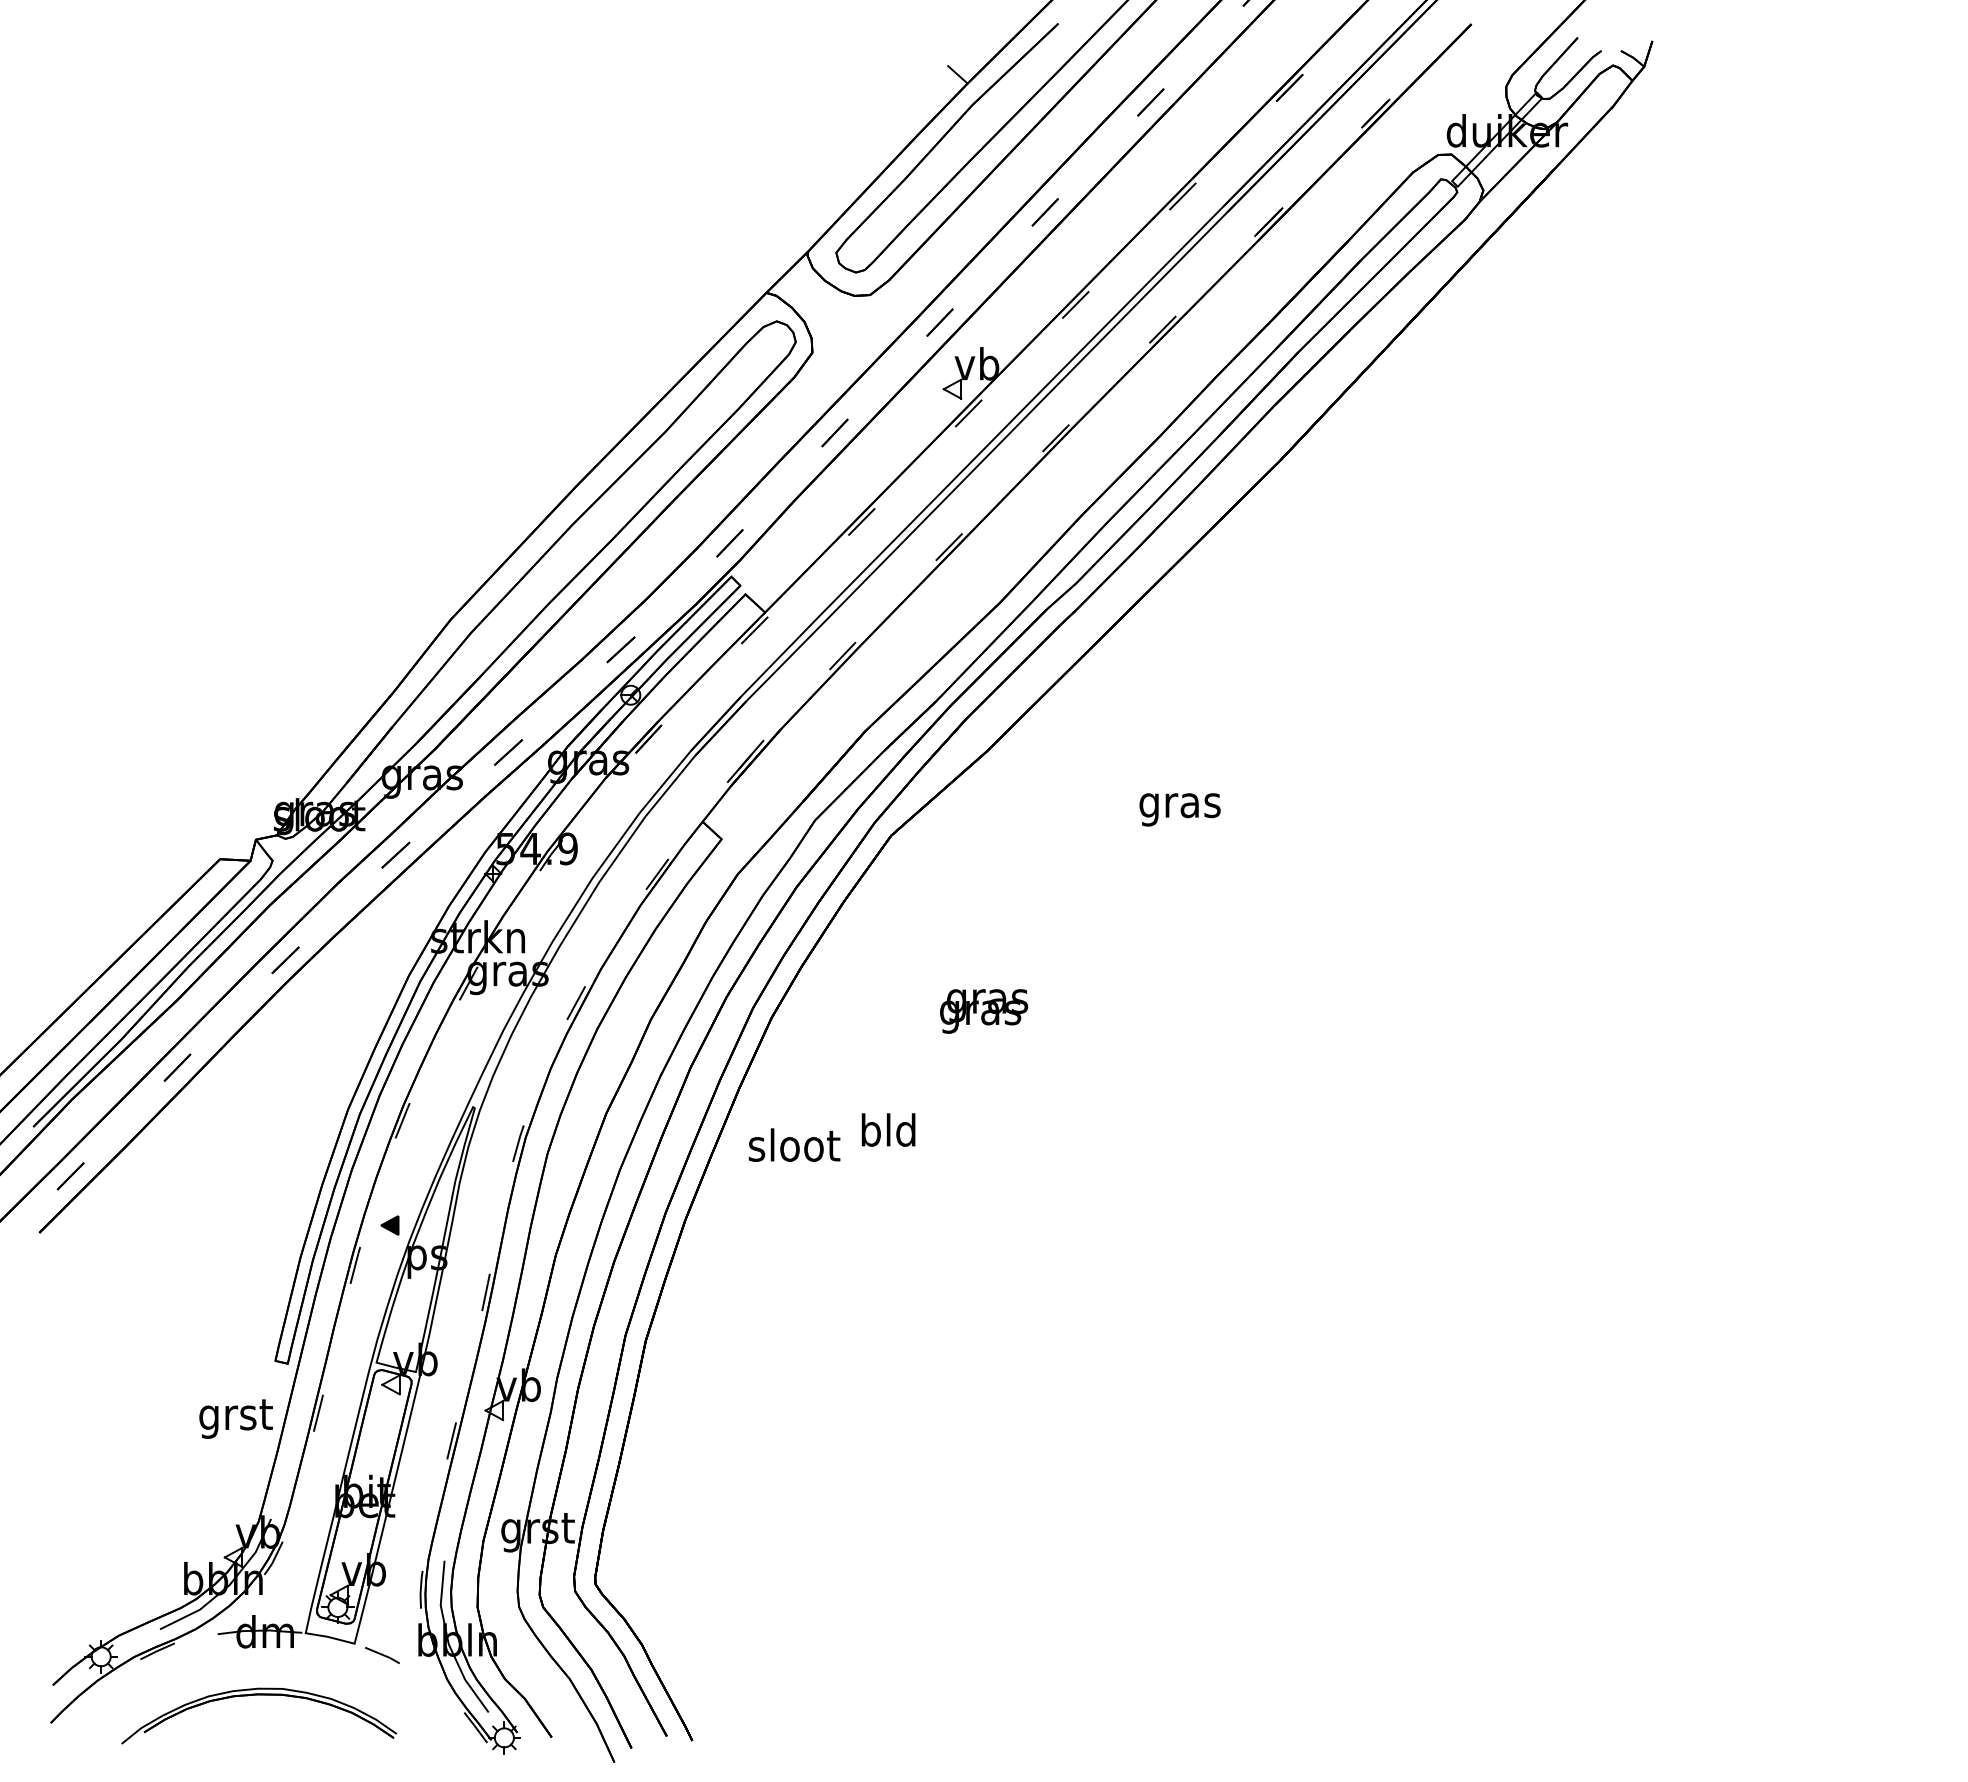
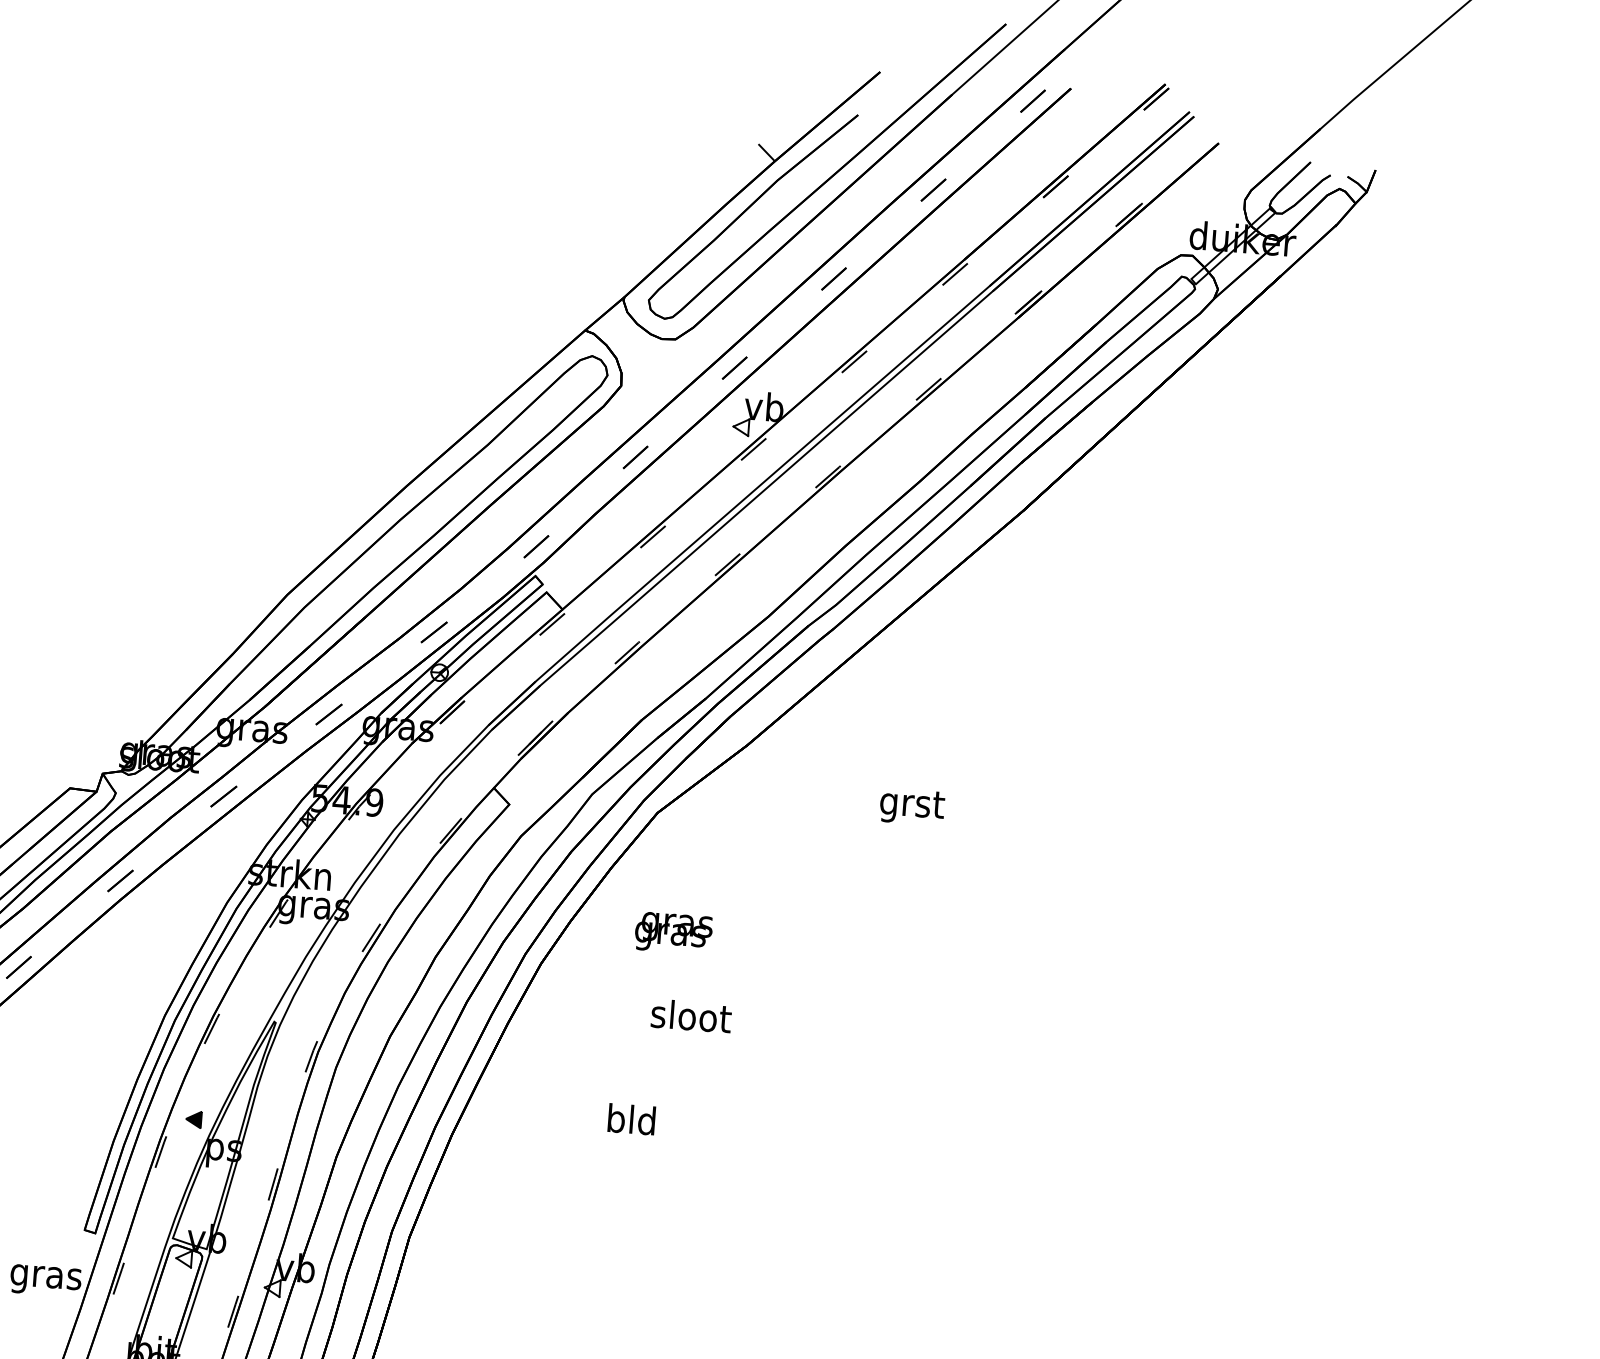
text: (1179, 806) -> (911, 806), gras -> grst
text: (984, 1011) -> (674, 933), moved
text: (888, 1129) -> (631, 1118), moved
text: (794, 1144) -> (691, 1015), moved
text: (235, 1418) -> (45, 1277), grst -> gras

